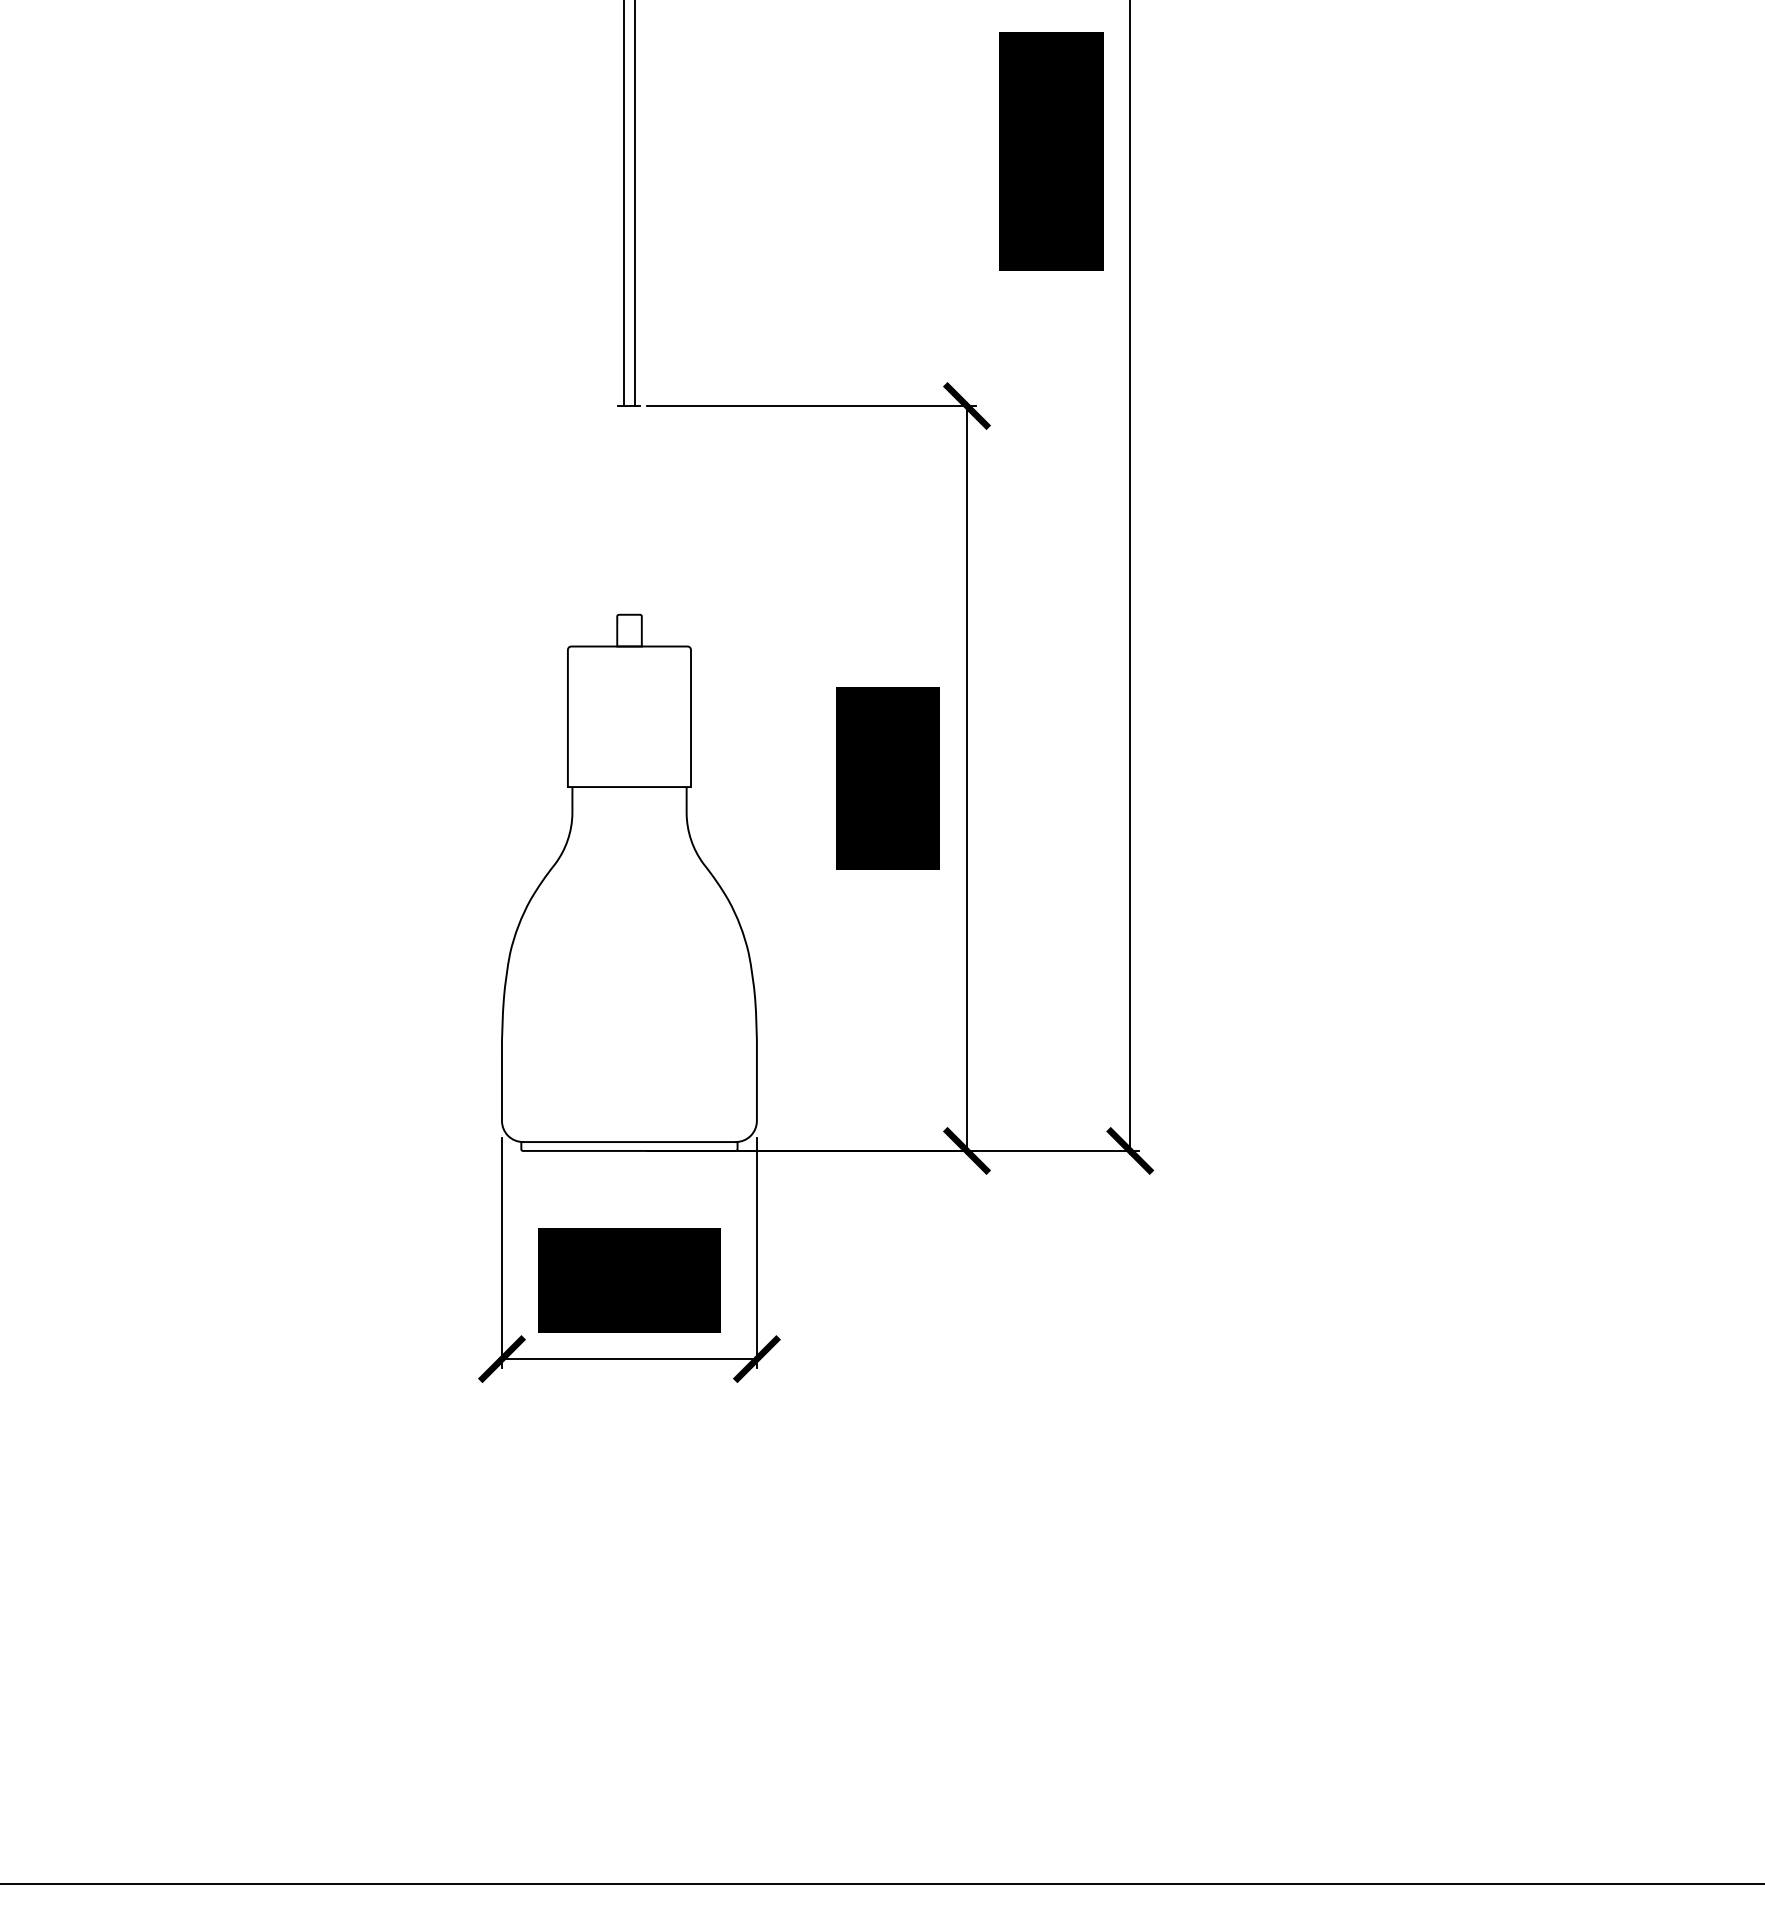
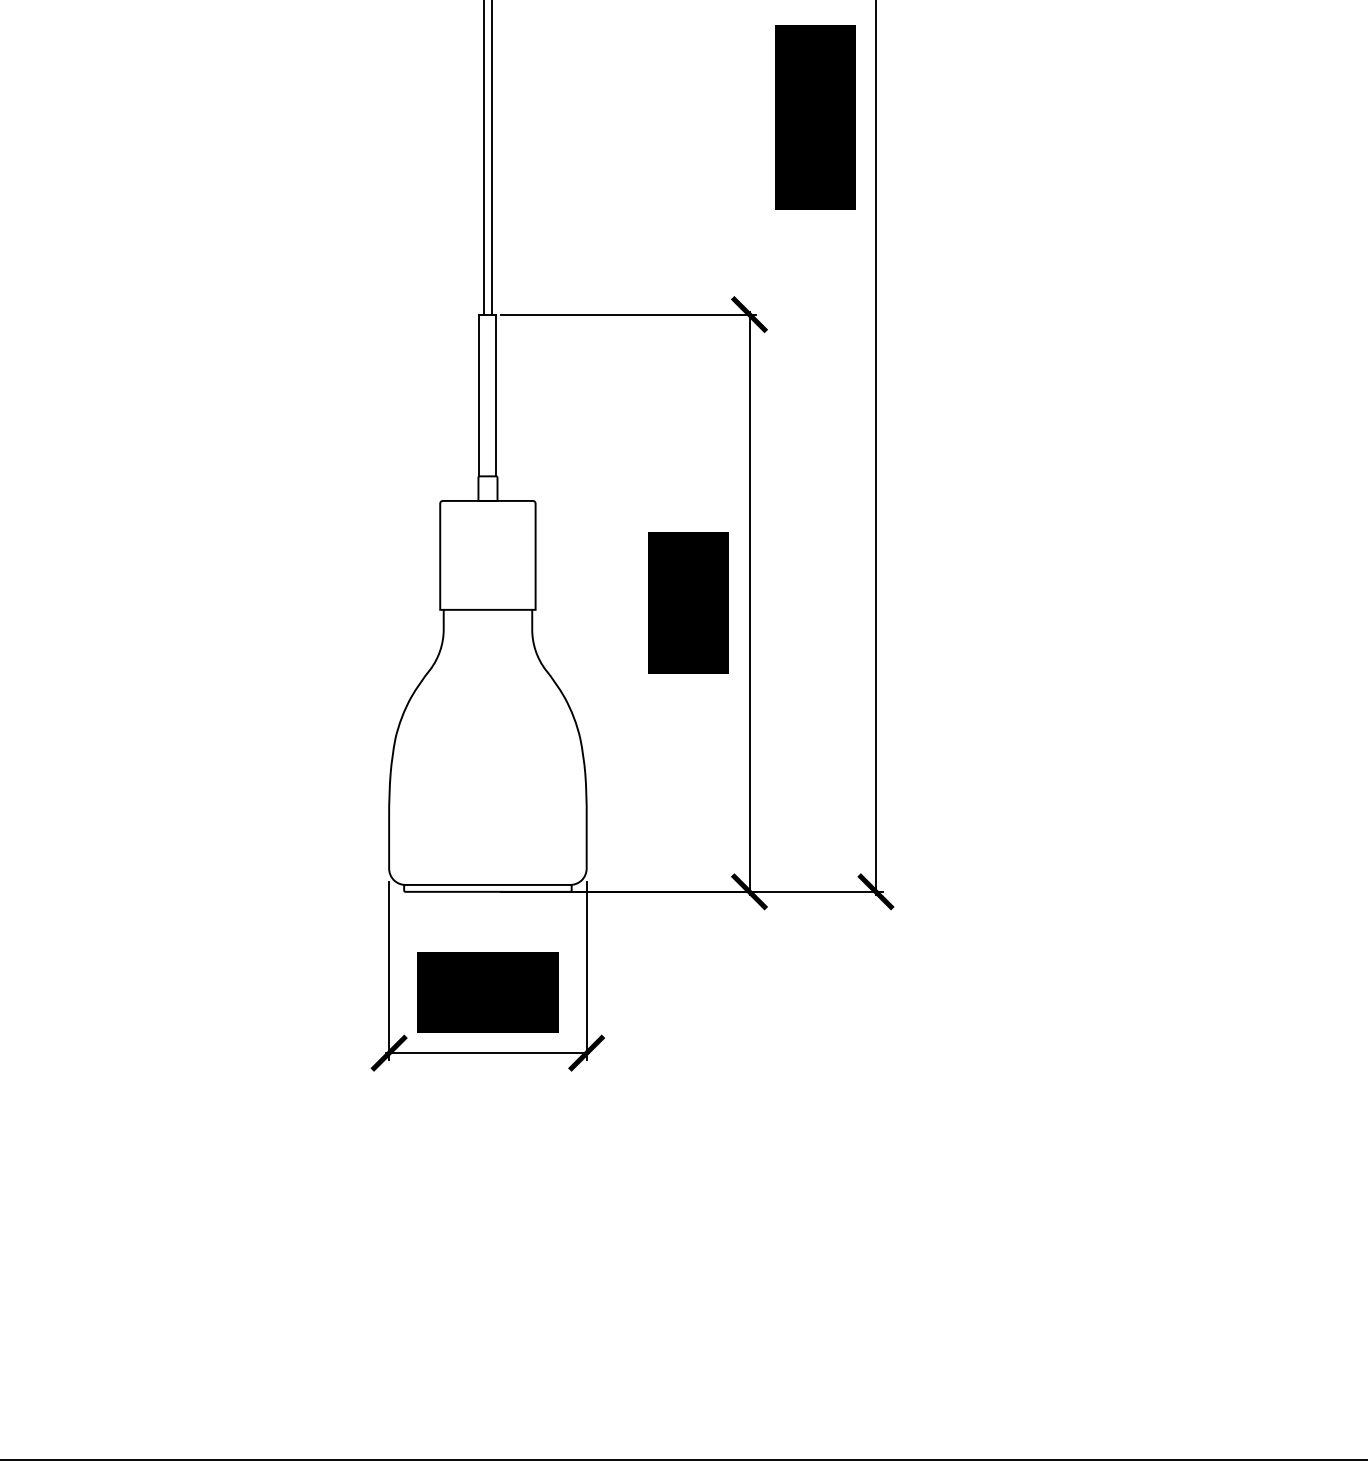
line: (618, 510) -> (479, 395), added
line: (640, 510) -> (496, 395), added

